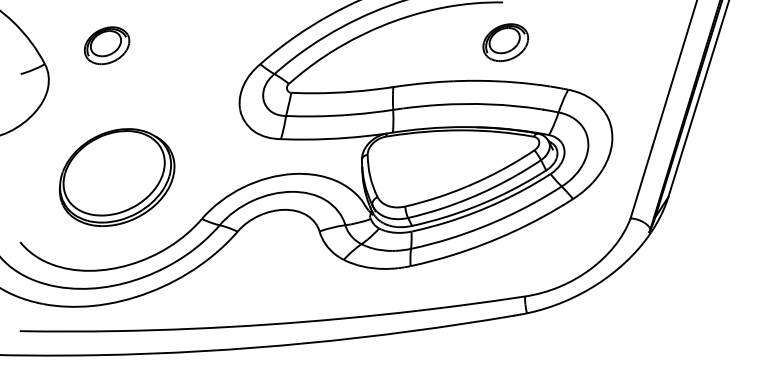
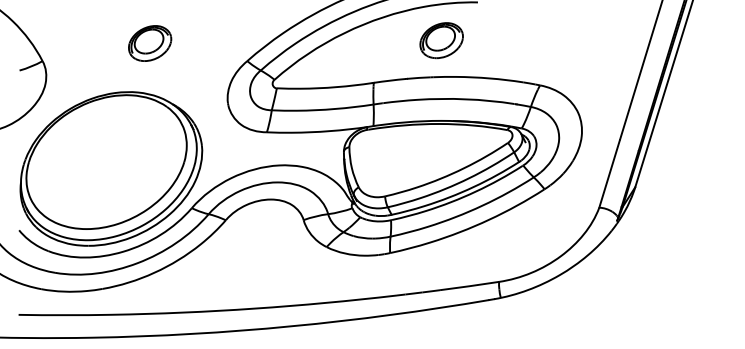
part: (505, 42) -> (441, 40), moved
part: (106, 45) -> (149, 43), moved
part: (116, 177) -> (110, 168), size x1.67

